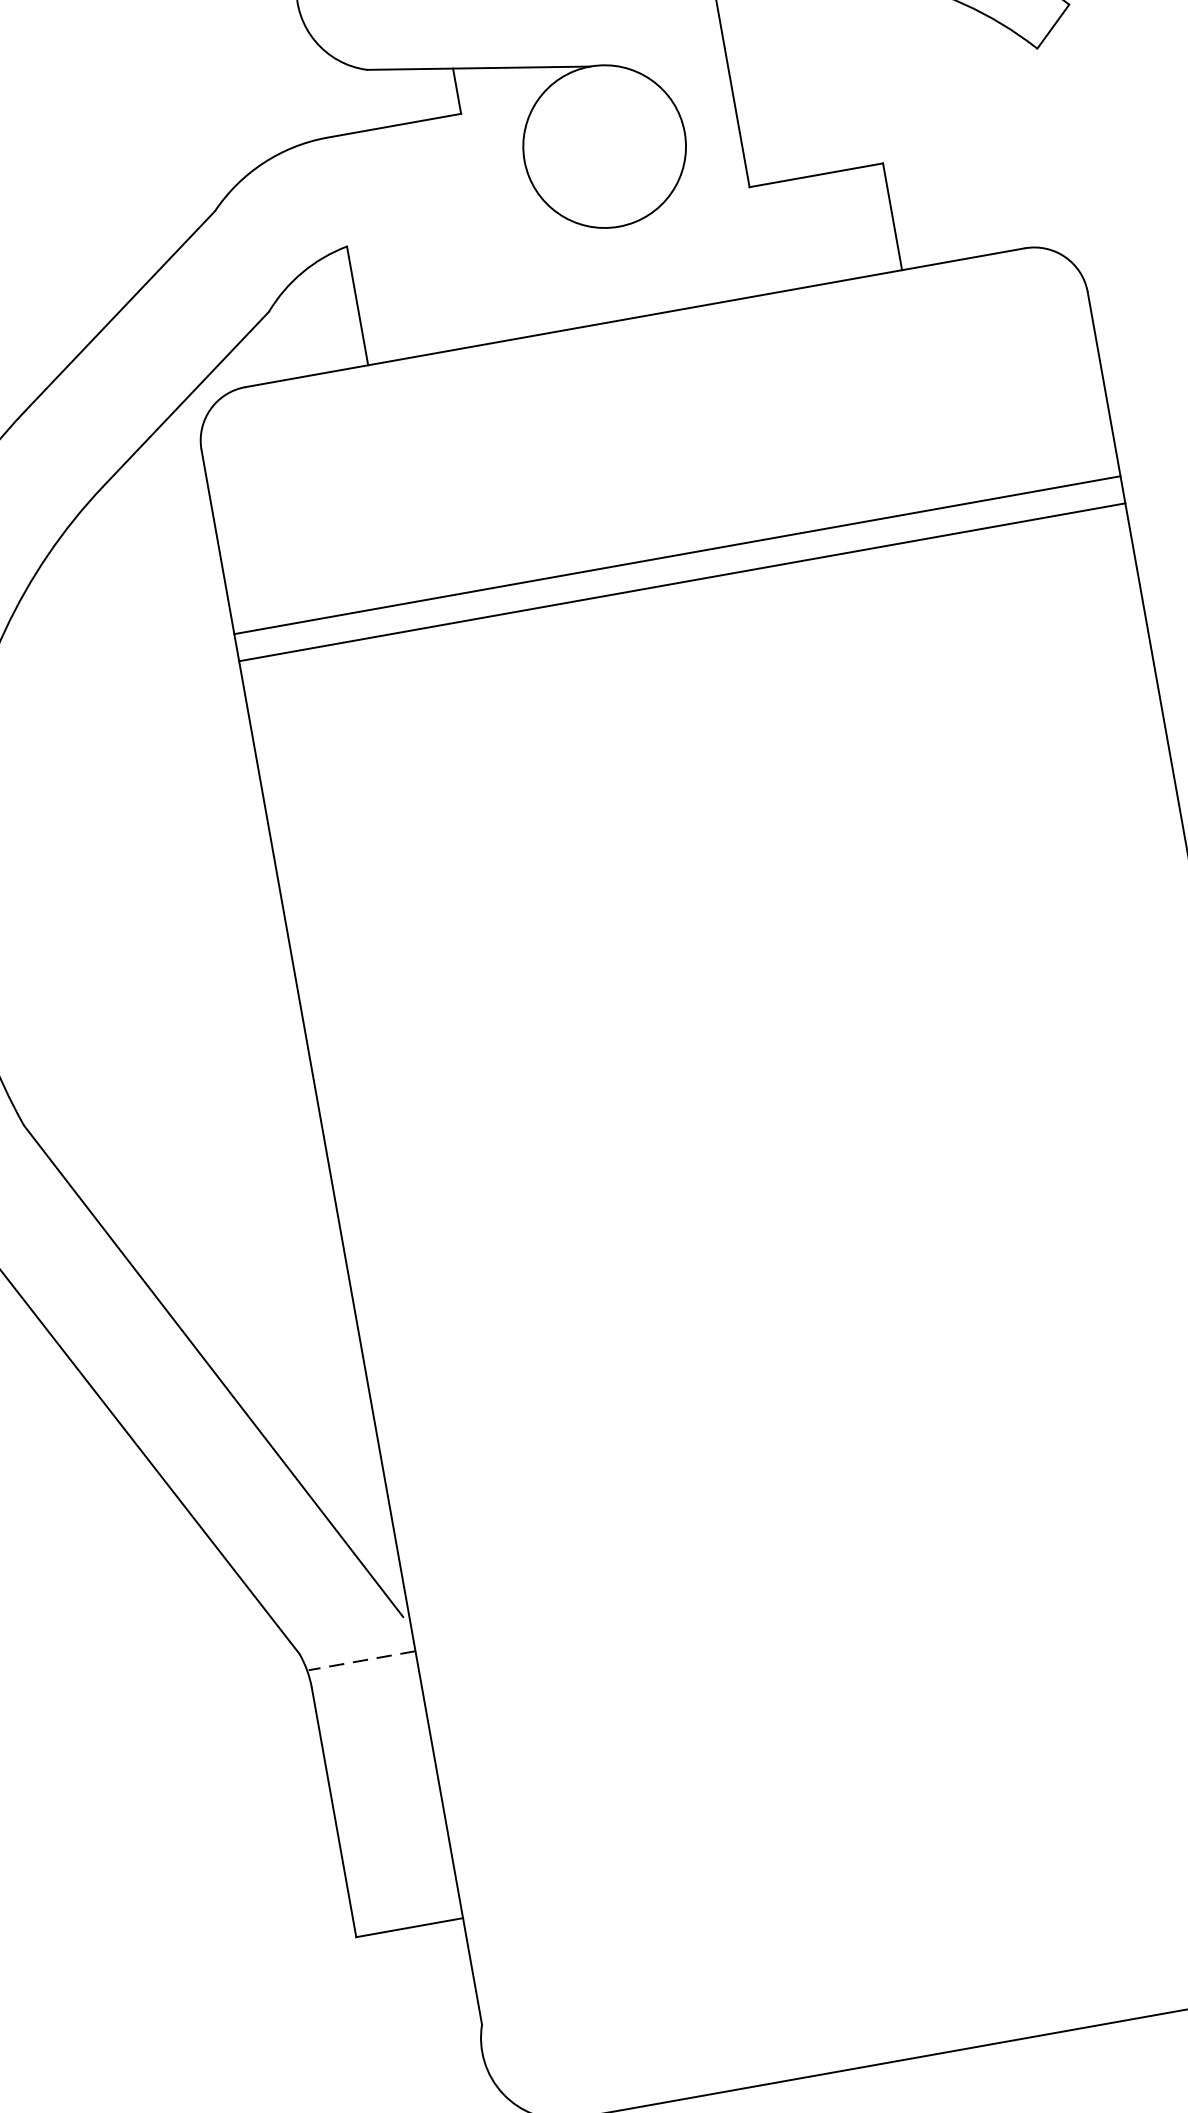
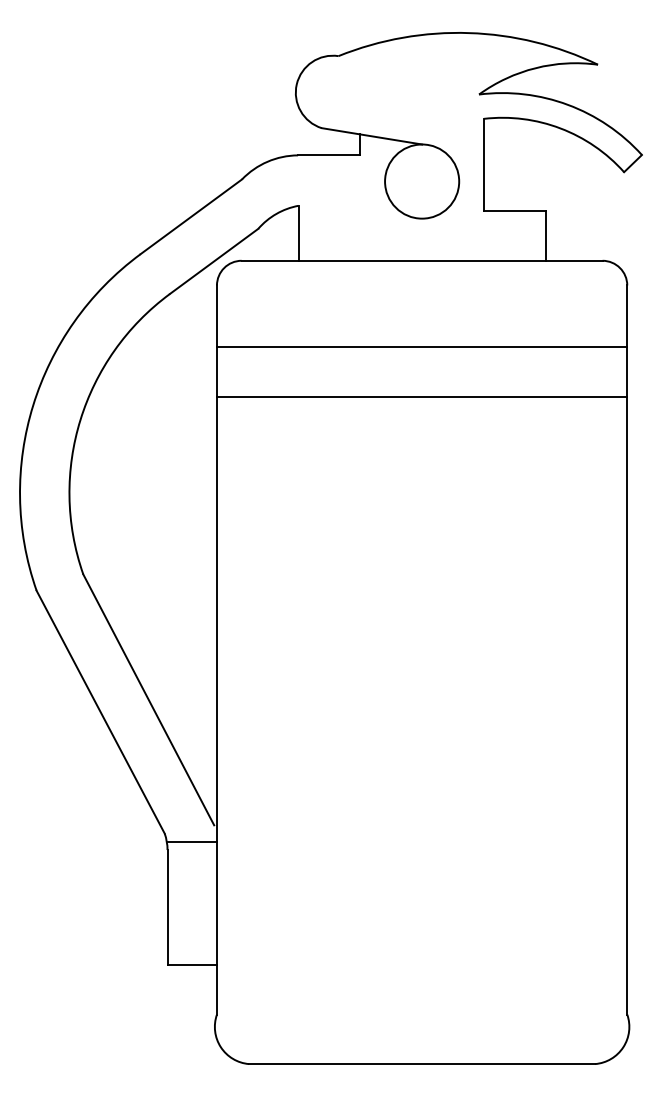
line: (676, 554) -> (421, 396), moved
line: (681, 583) -> (421, 347), moved
line: (362, 1660) -> (192, 841), dashed -> solid

